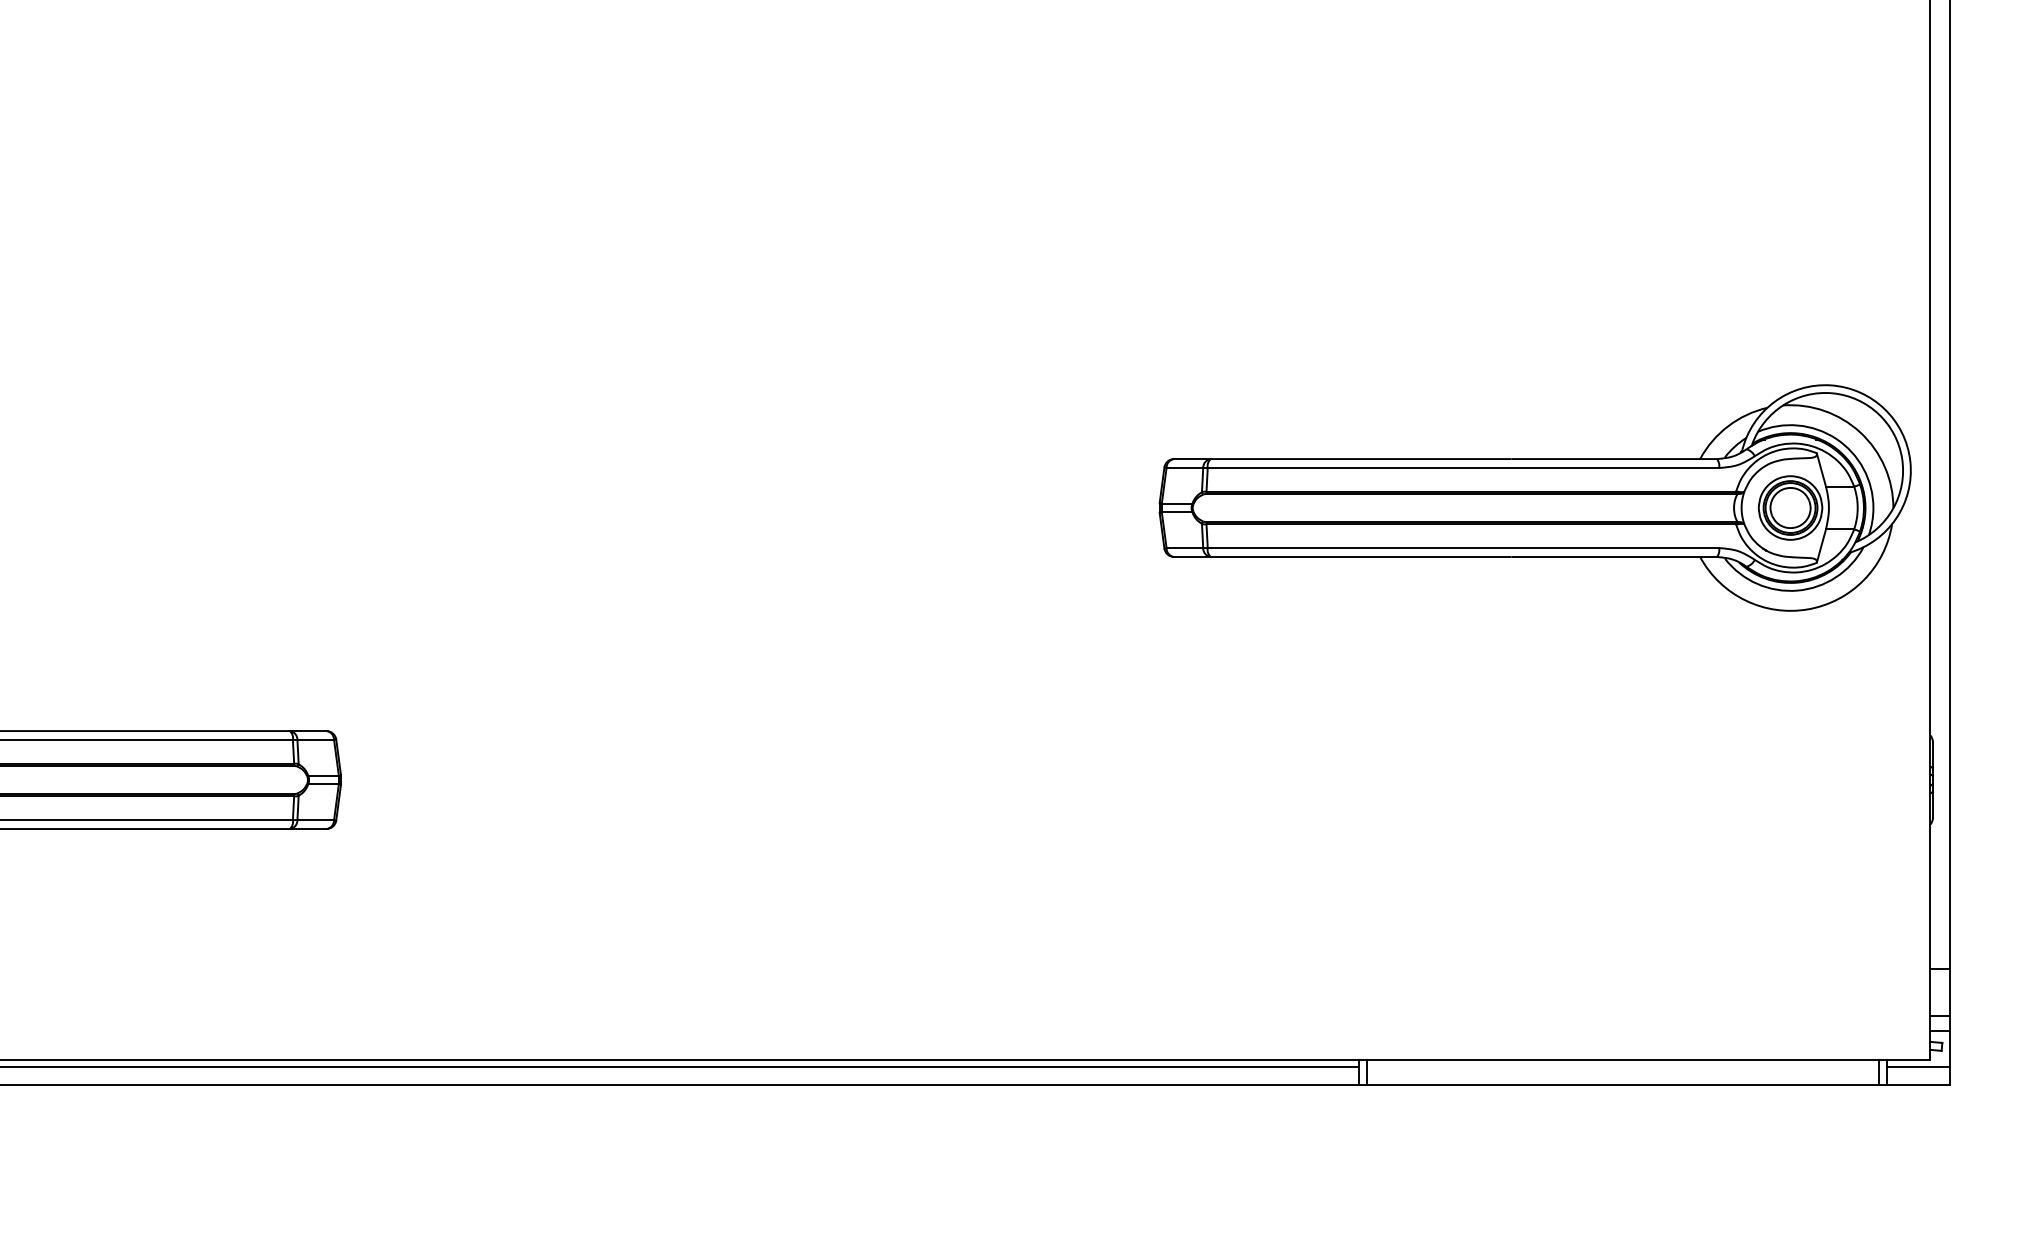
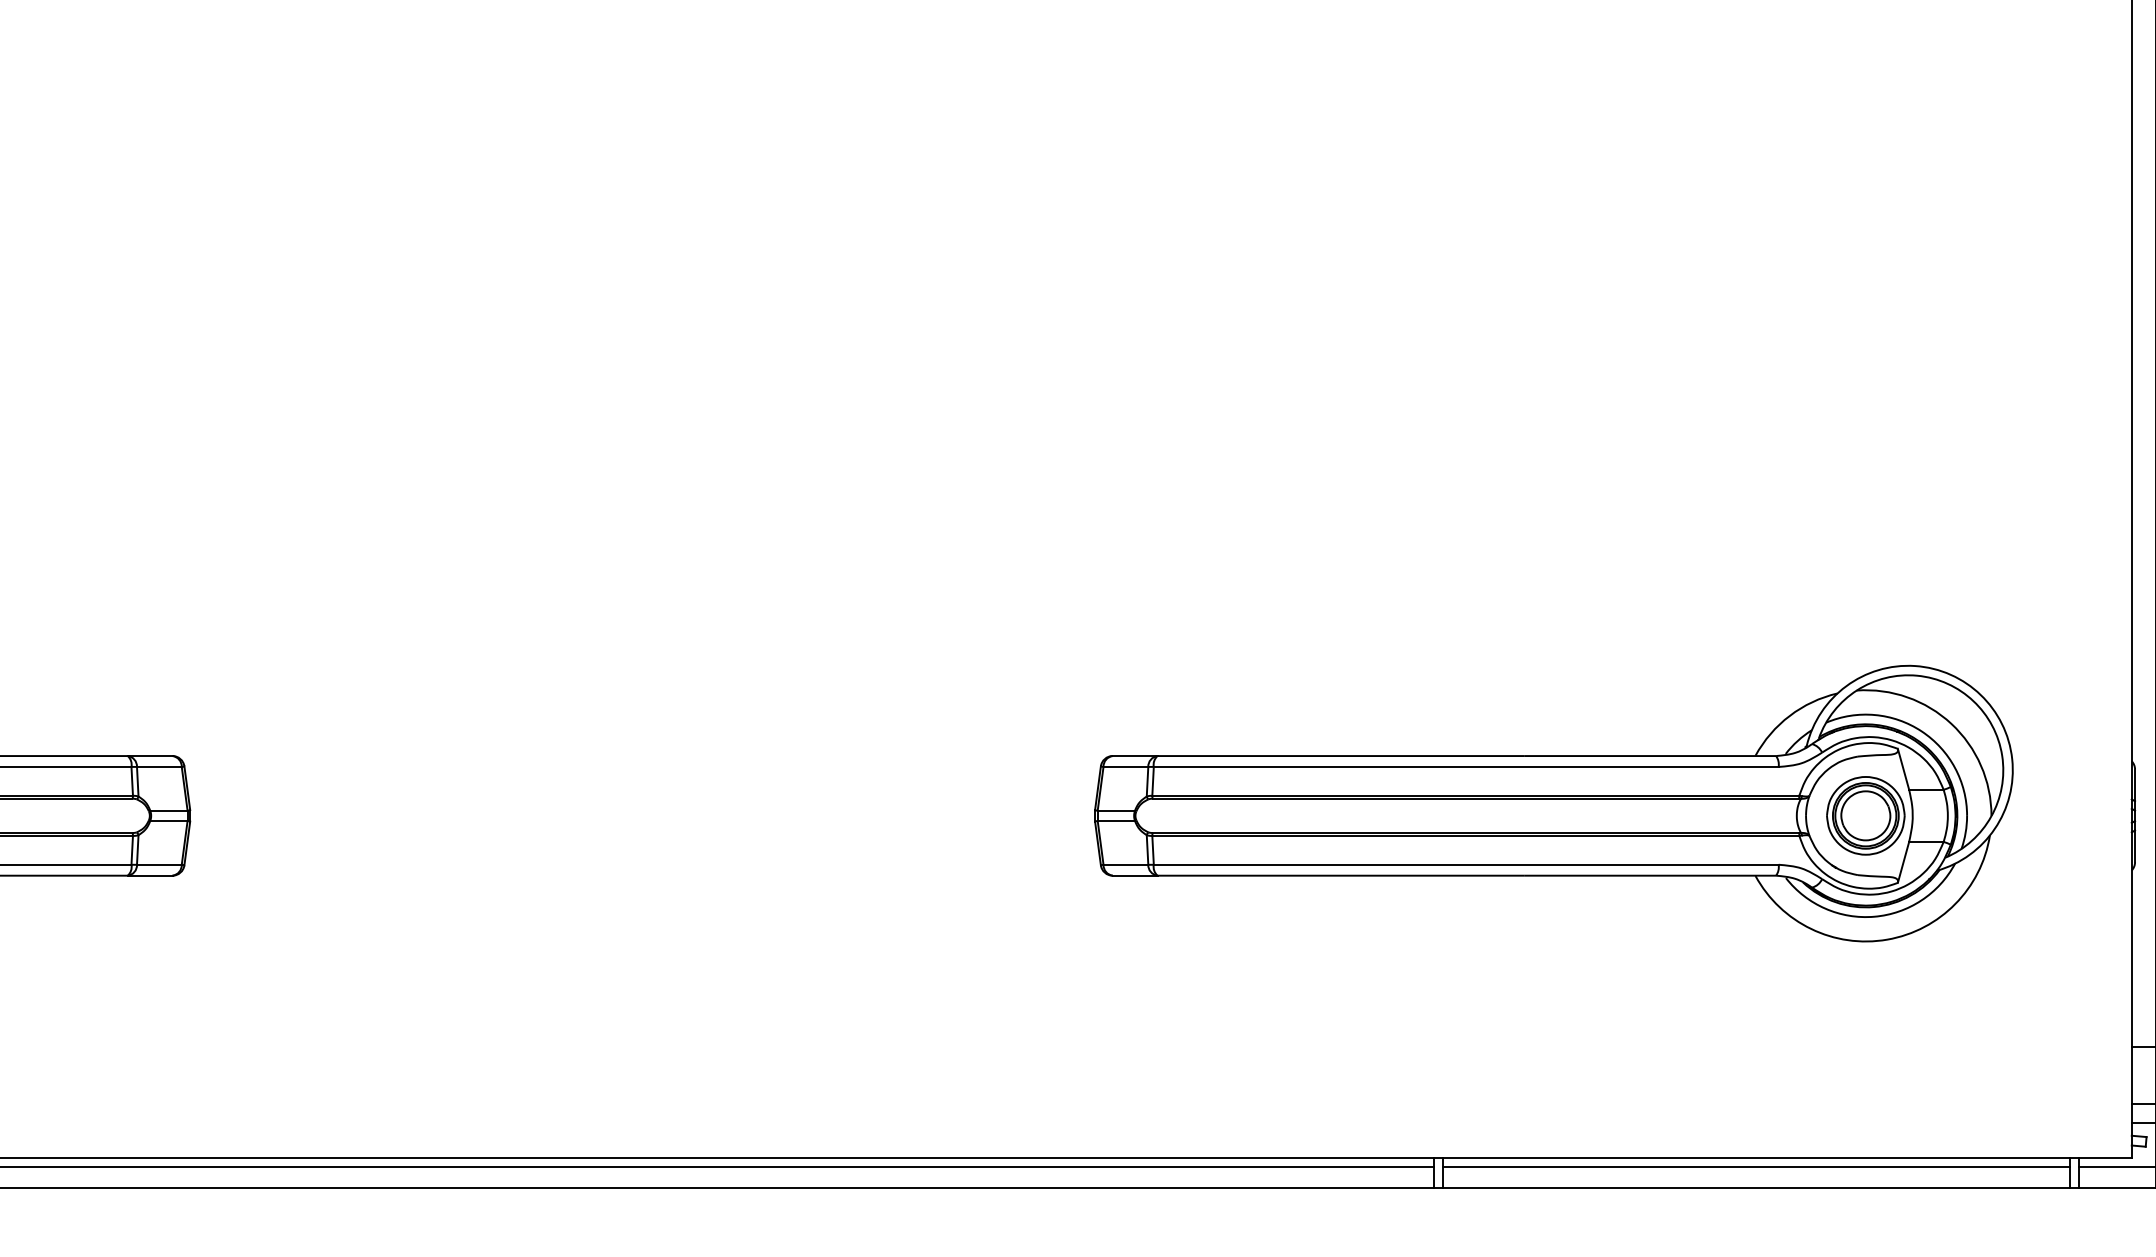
part: (1534, 497) -> (1553, 802), moved
line: (1622, 1067) -> (1755, 1167), added

